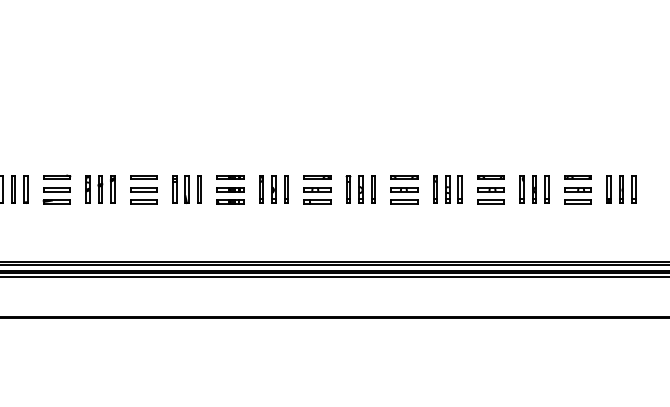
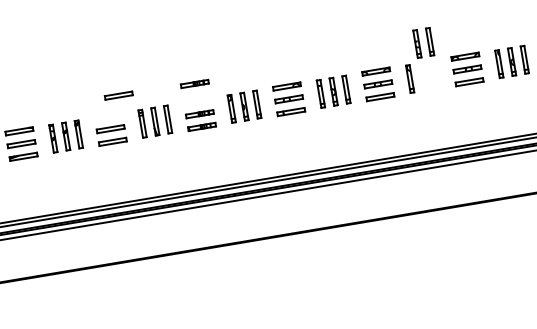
line: (143, 176) -> (118, 94), moved
line: (230, 177) -> (194, 84), moved
part: (453, 189) -> (423, 42), moved

